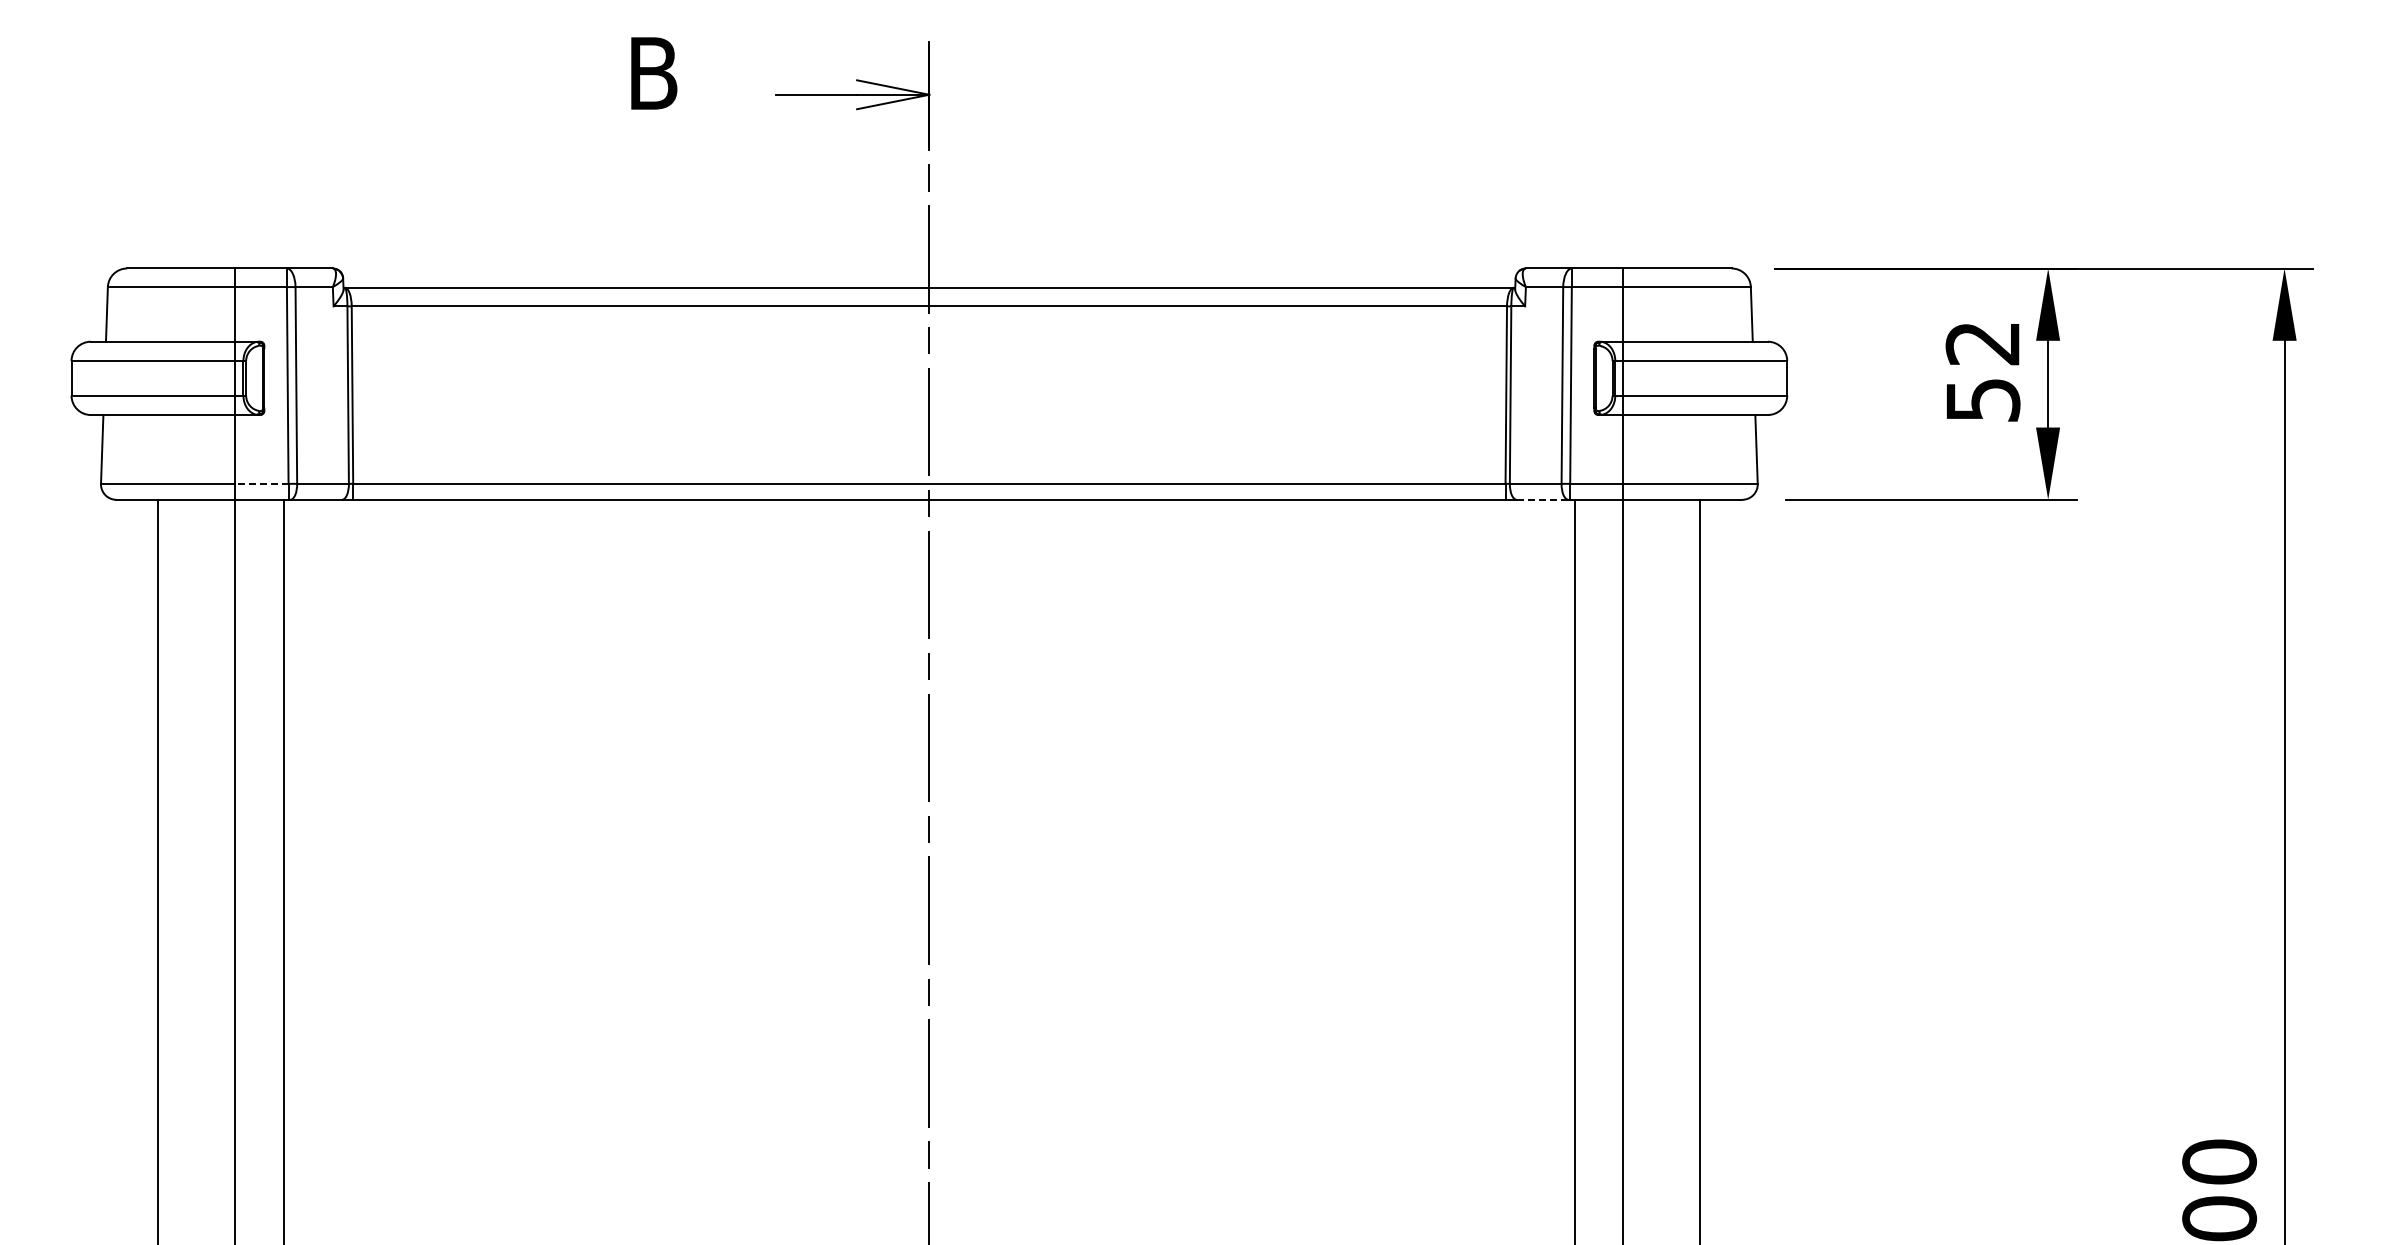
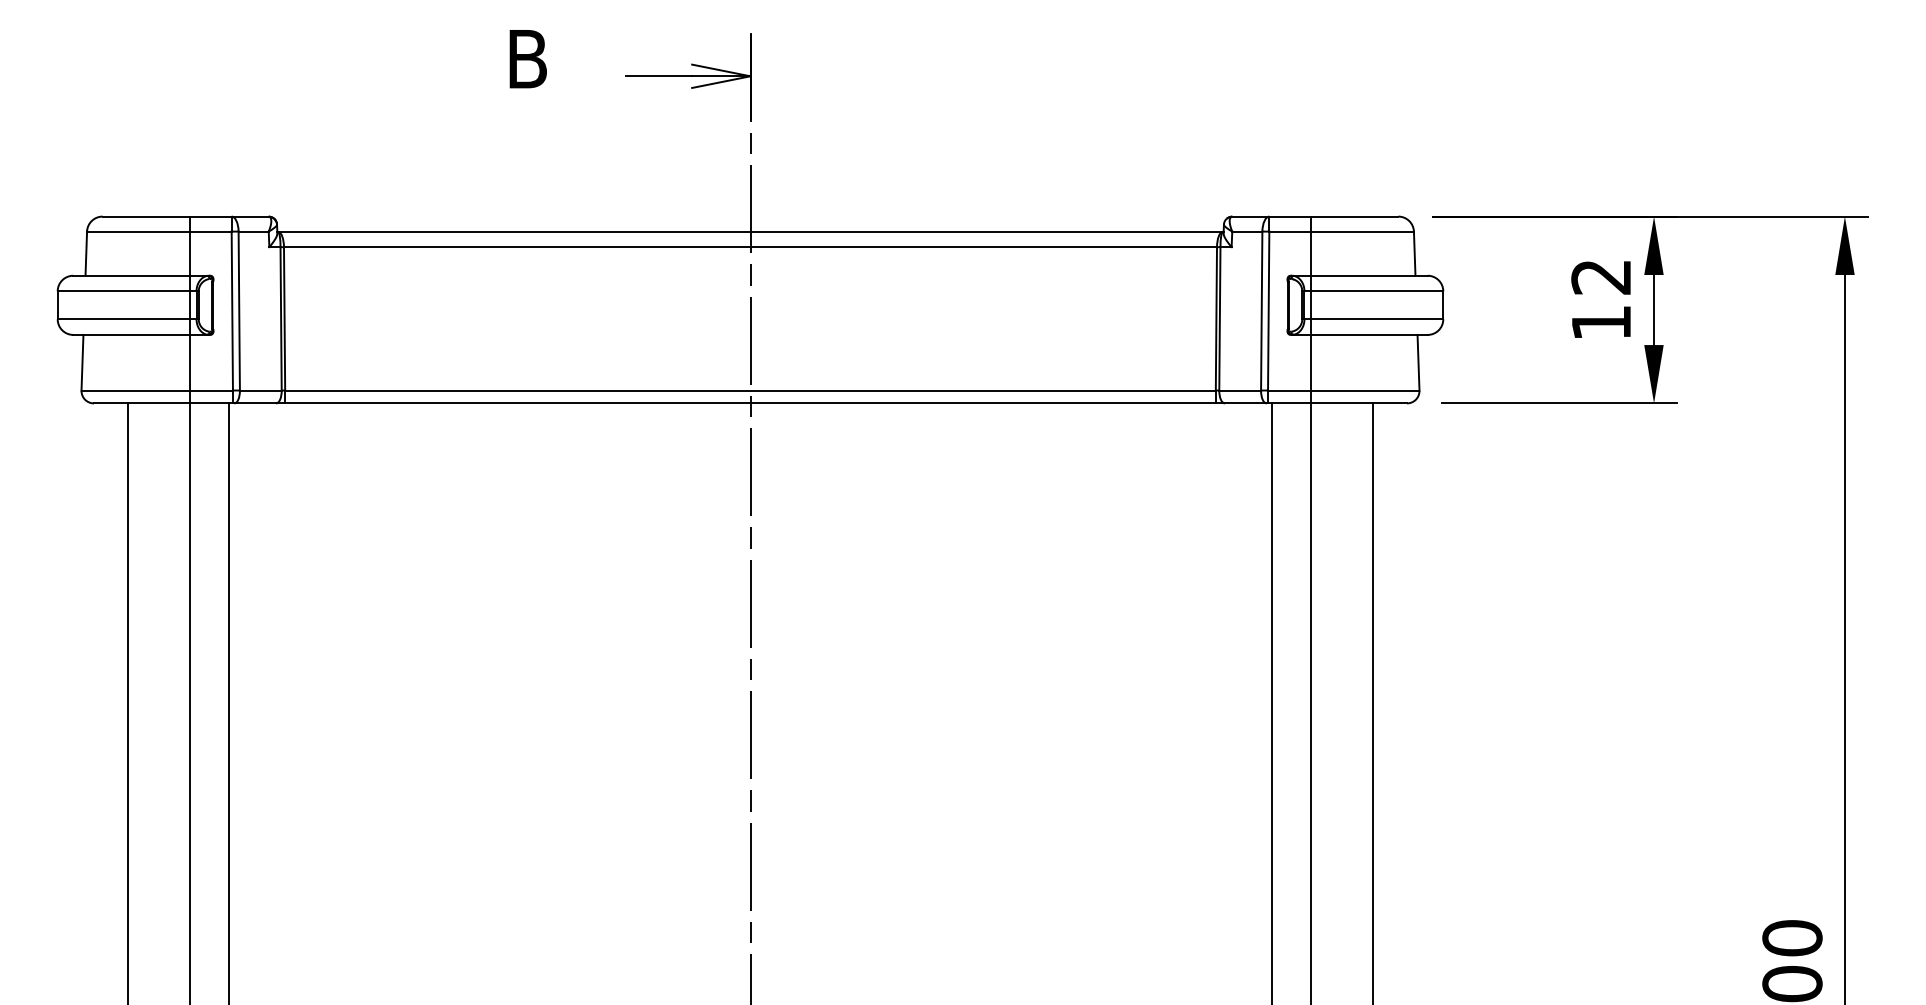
text: (1983, 400) -> (1601, 323), 52 -> 12
line: (261, 483) -> (211, 390), dashed -> solid
line: (1542, 499) -> (1245, 403), dashed -> solid

